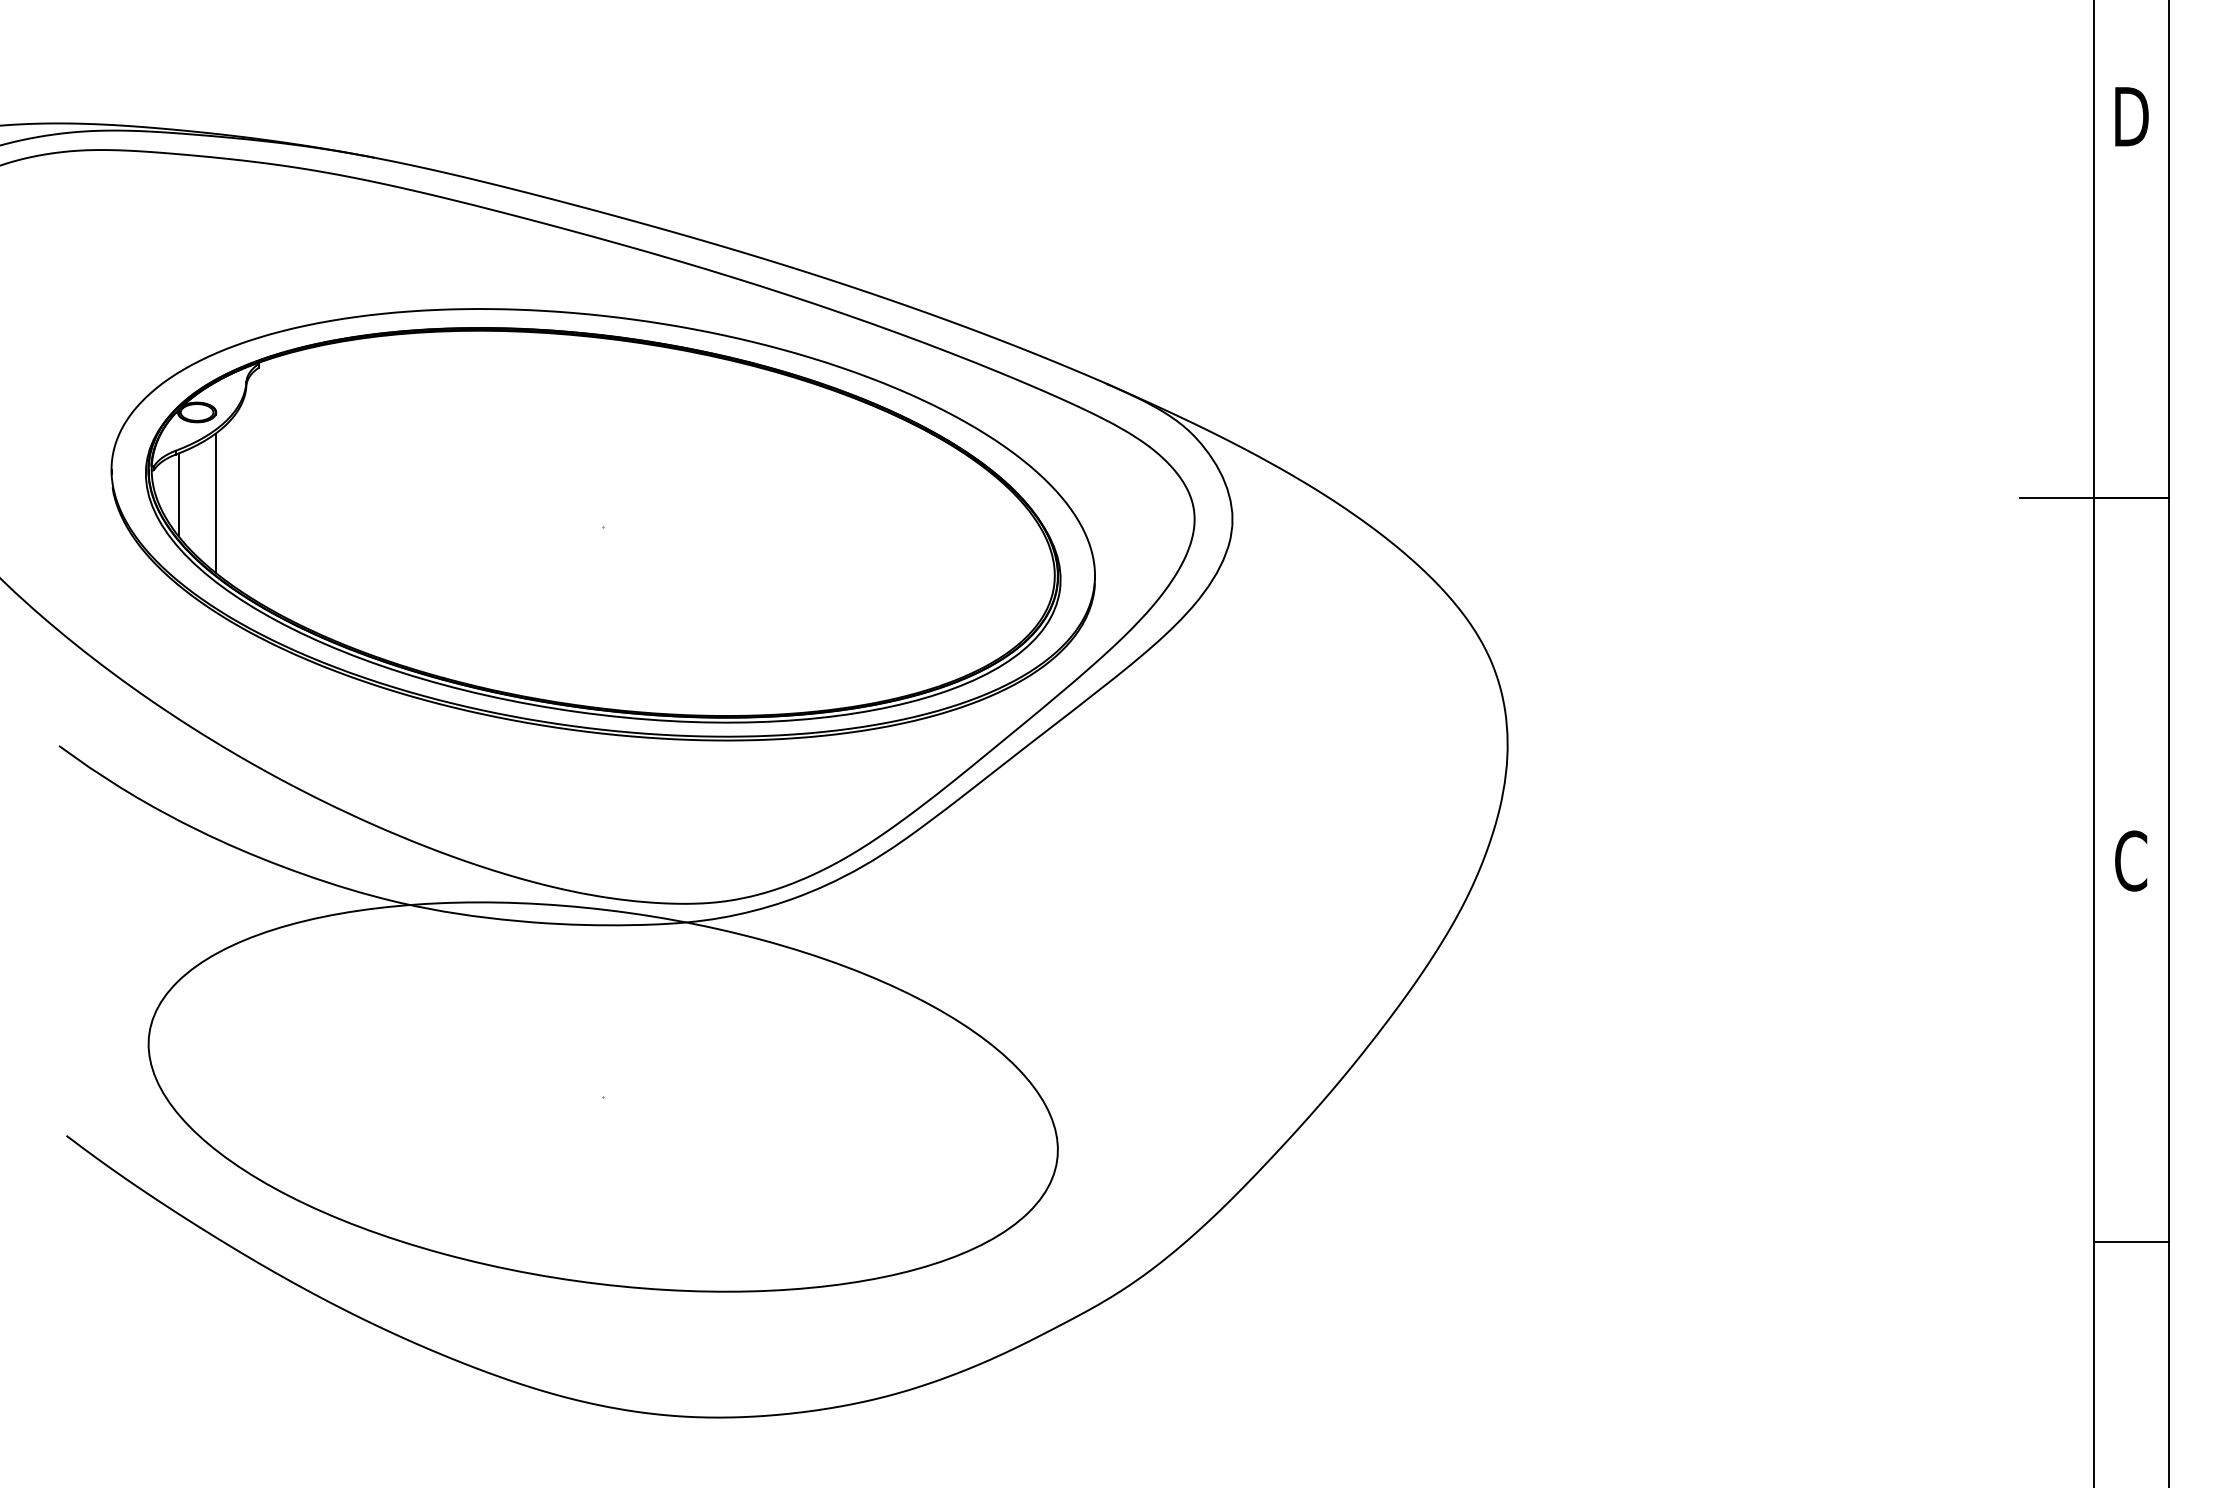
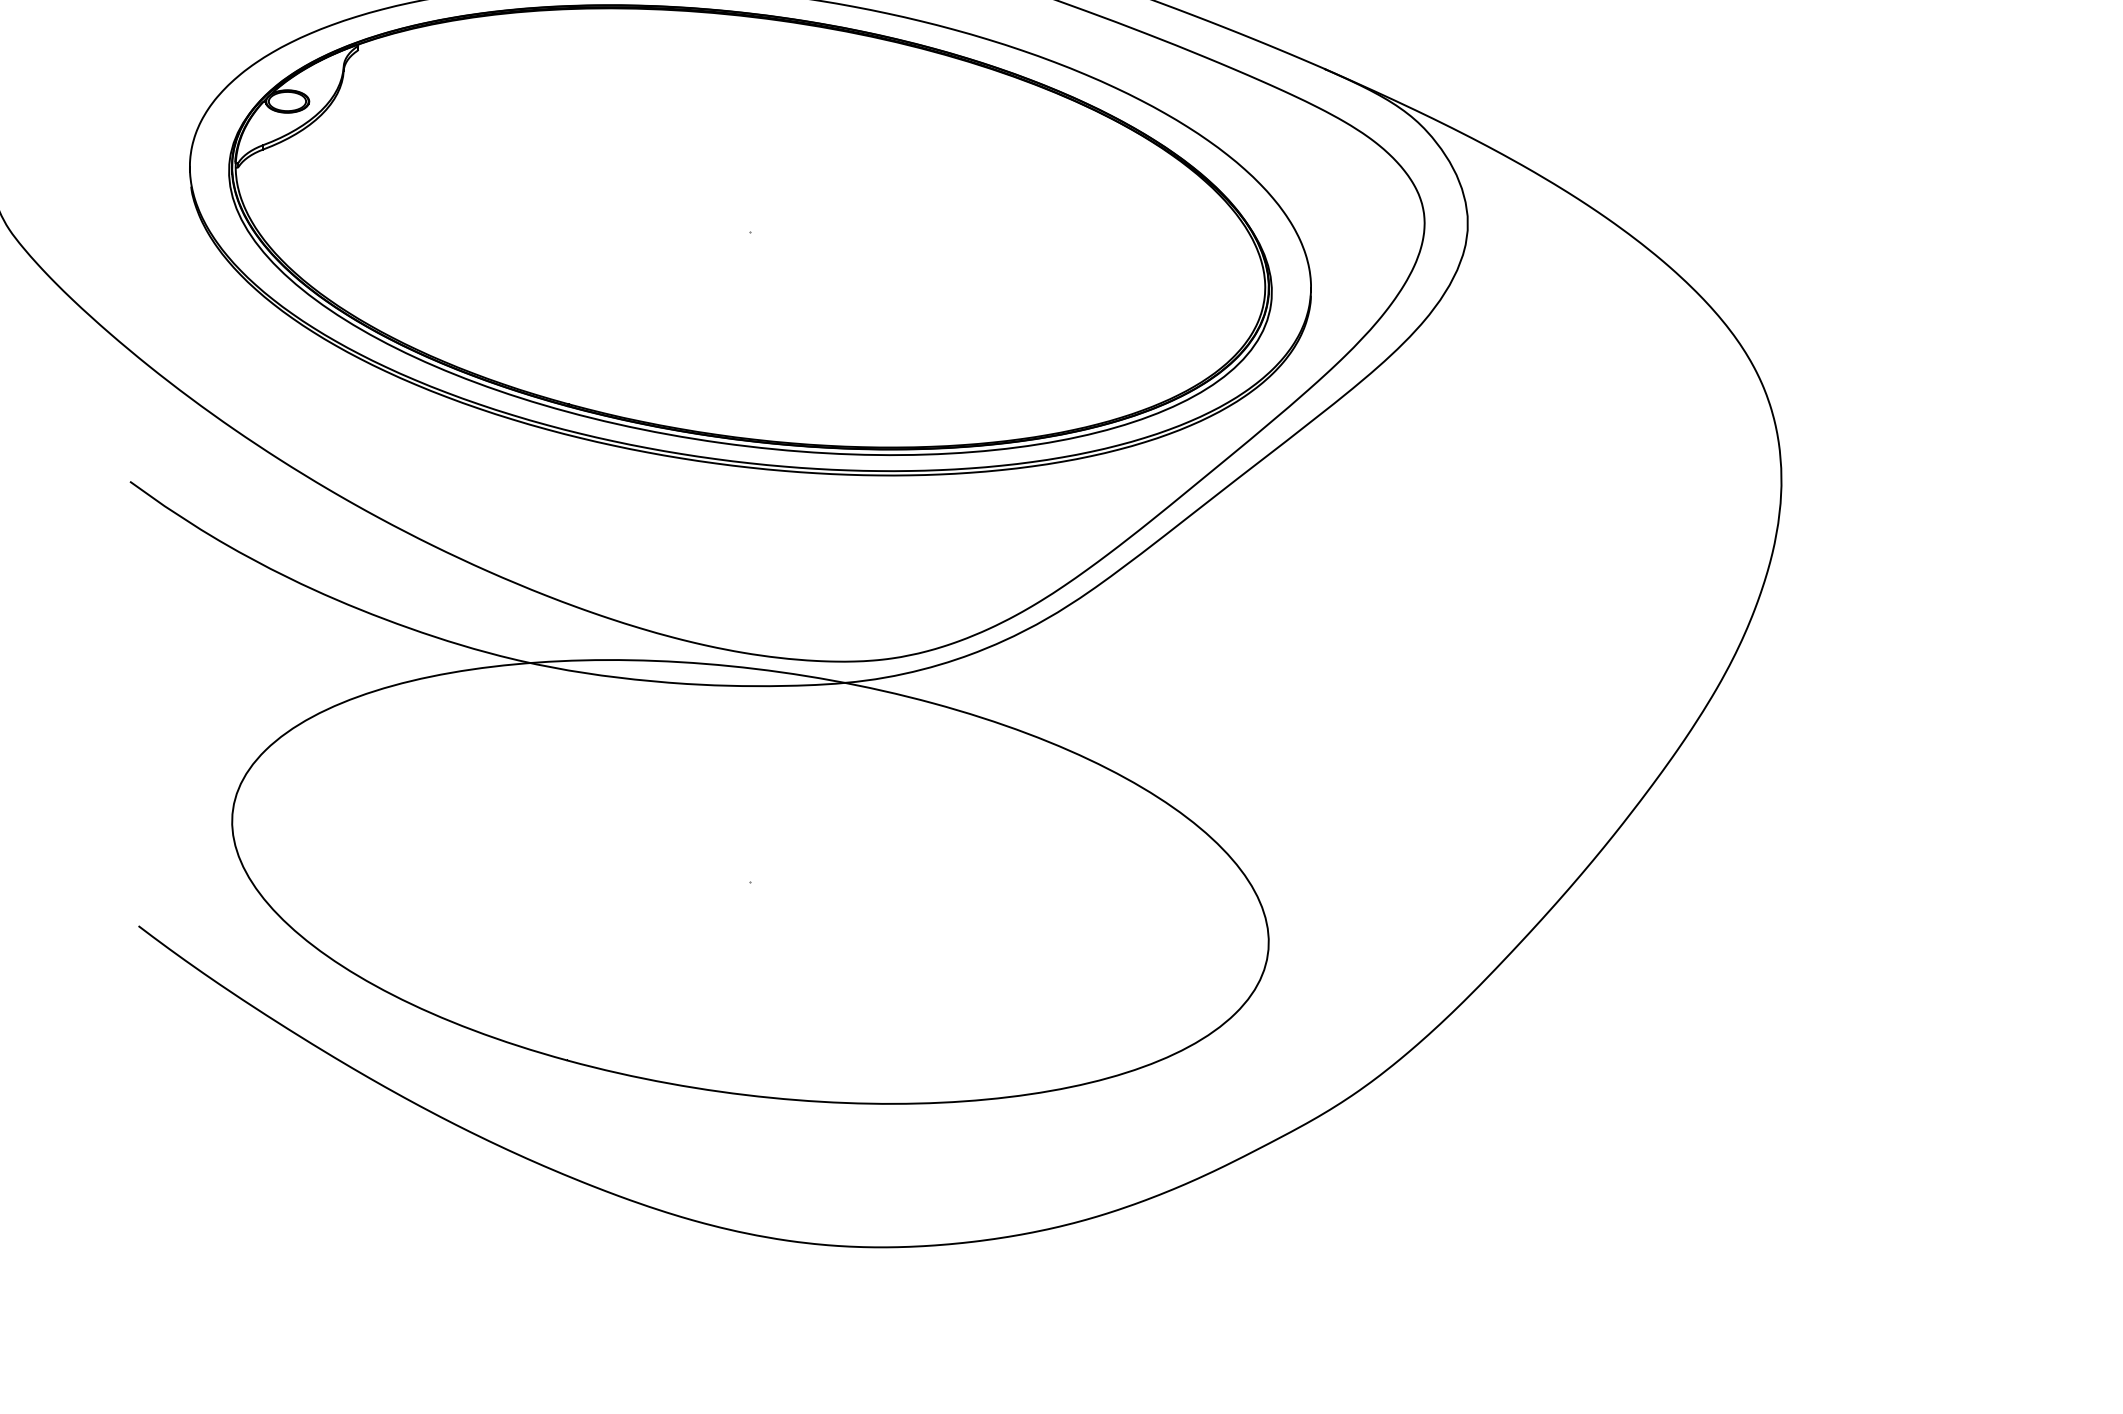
line: (178, 494) -> (266, 195), removed
line: (215, 502) -> (308, 204), removed

